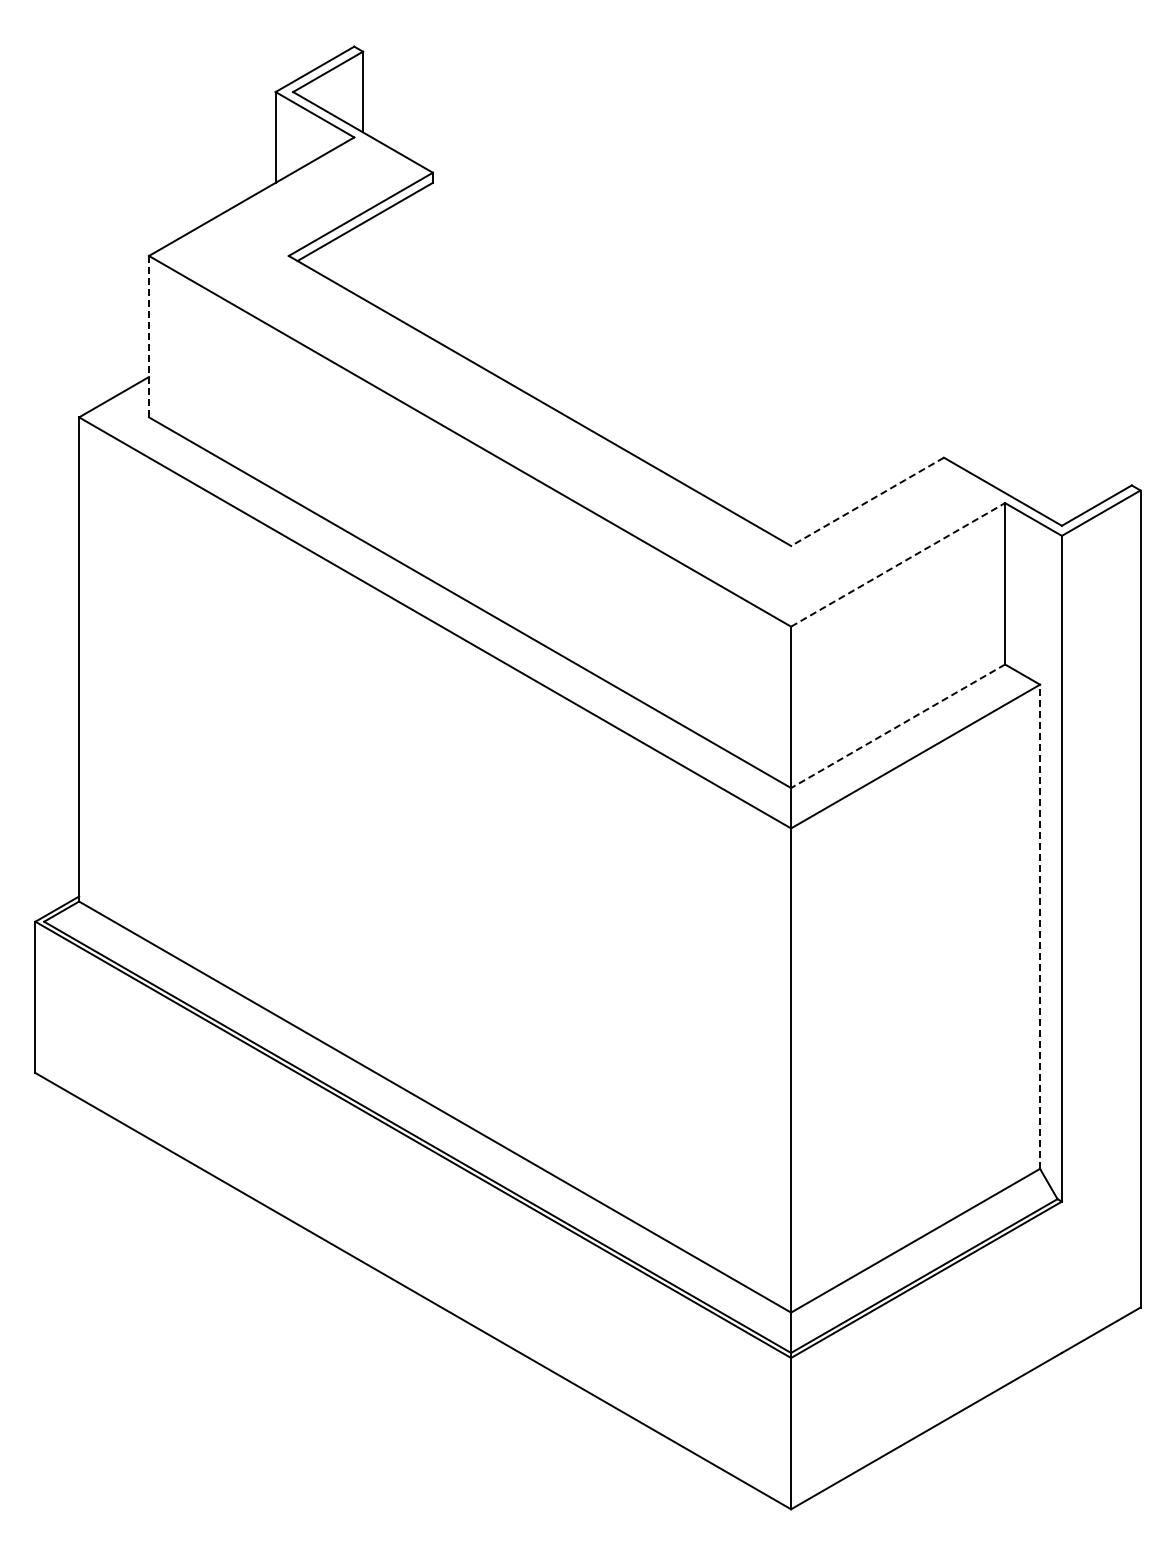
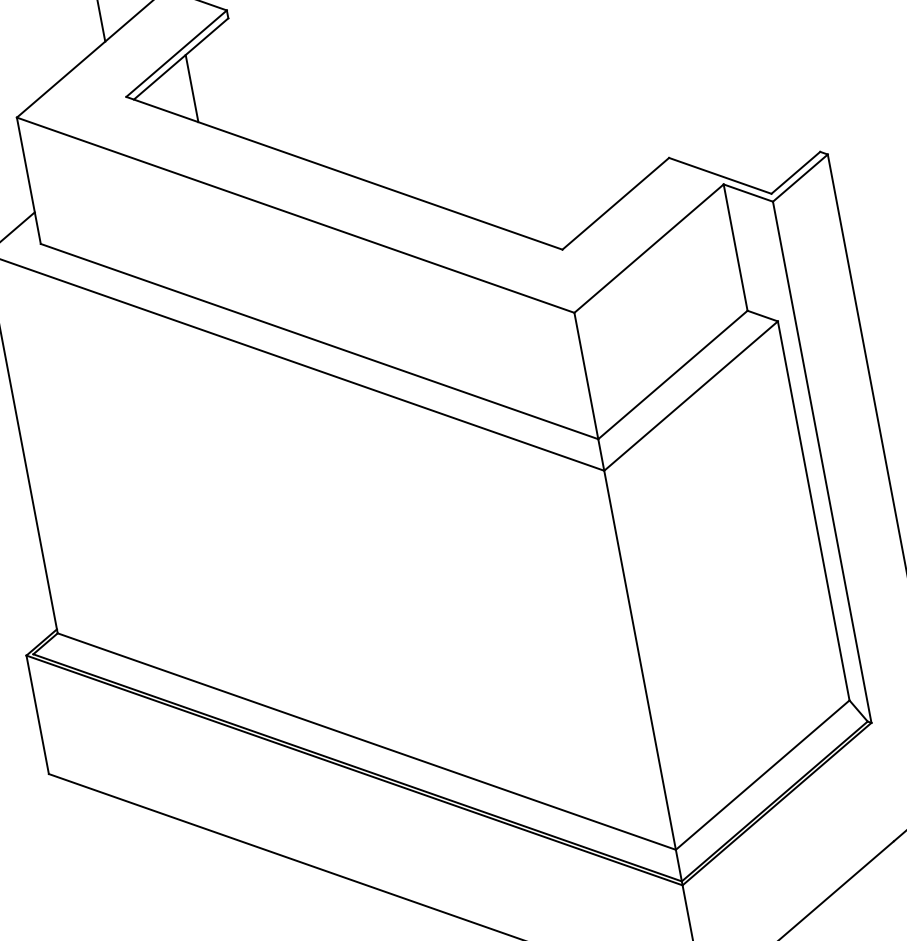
line: (371, 260) -> (191, 88), added
line: (149, 336) -> (29, 180), dashed -> solid
line: (867, 502) -> (615, 204), dashed -> solid
line: (898, 564) -> (649, 248), dashed -> solid
line: (898, 726) -> (673, 375), dashed -> solid
line: (1040, 926) -> (814, 510), dashed -> solid

